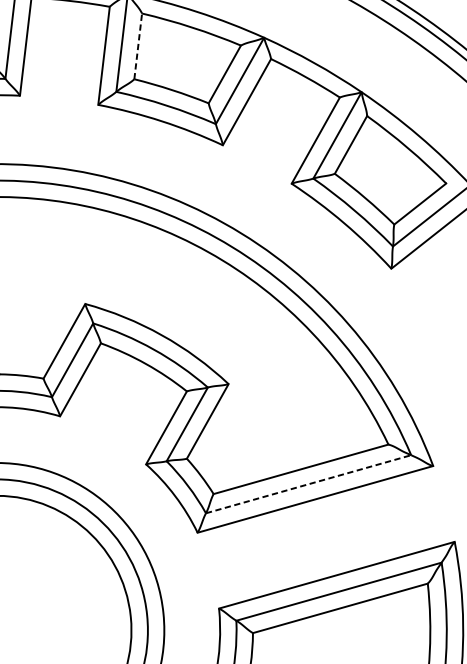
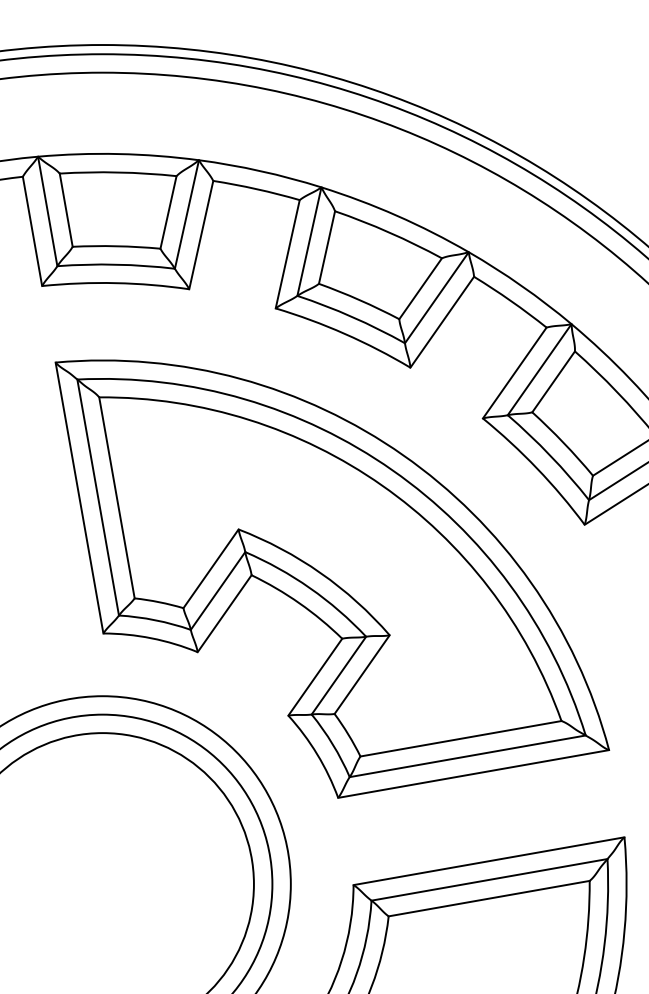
line: (138, 46) -> (327, 247), dashed -> solid
line: (308, 484) -> (467, 756), dashed -> solid

